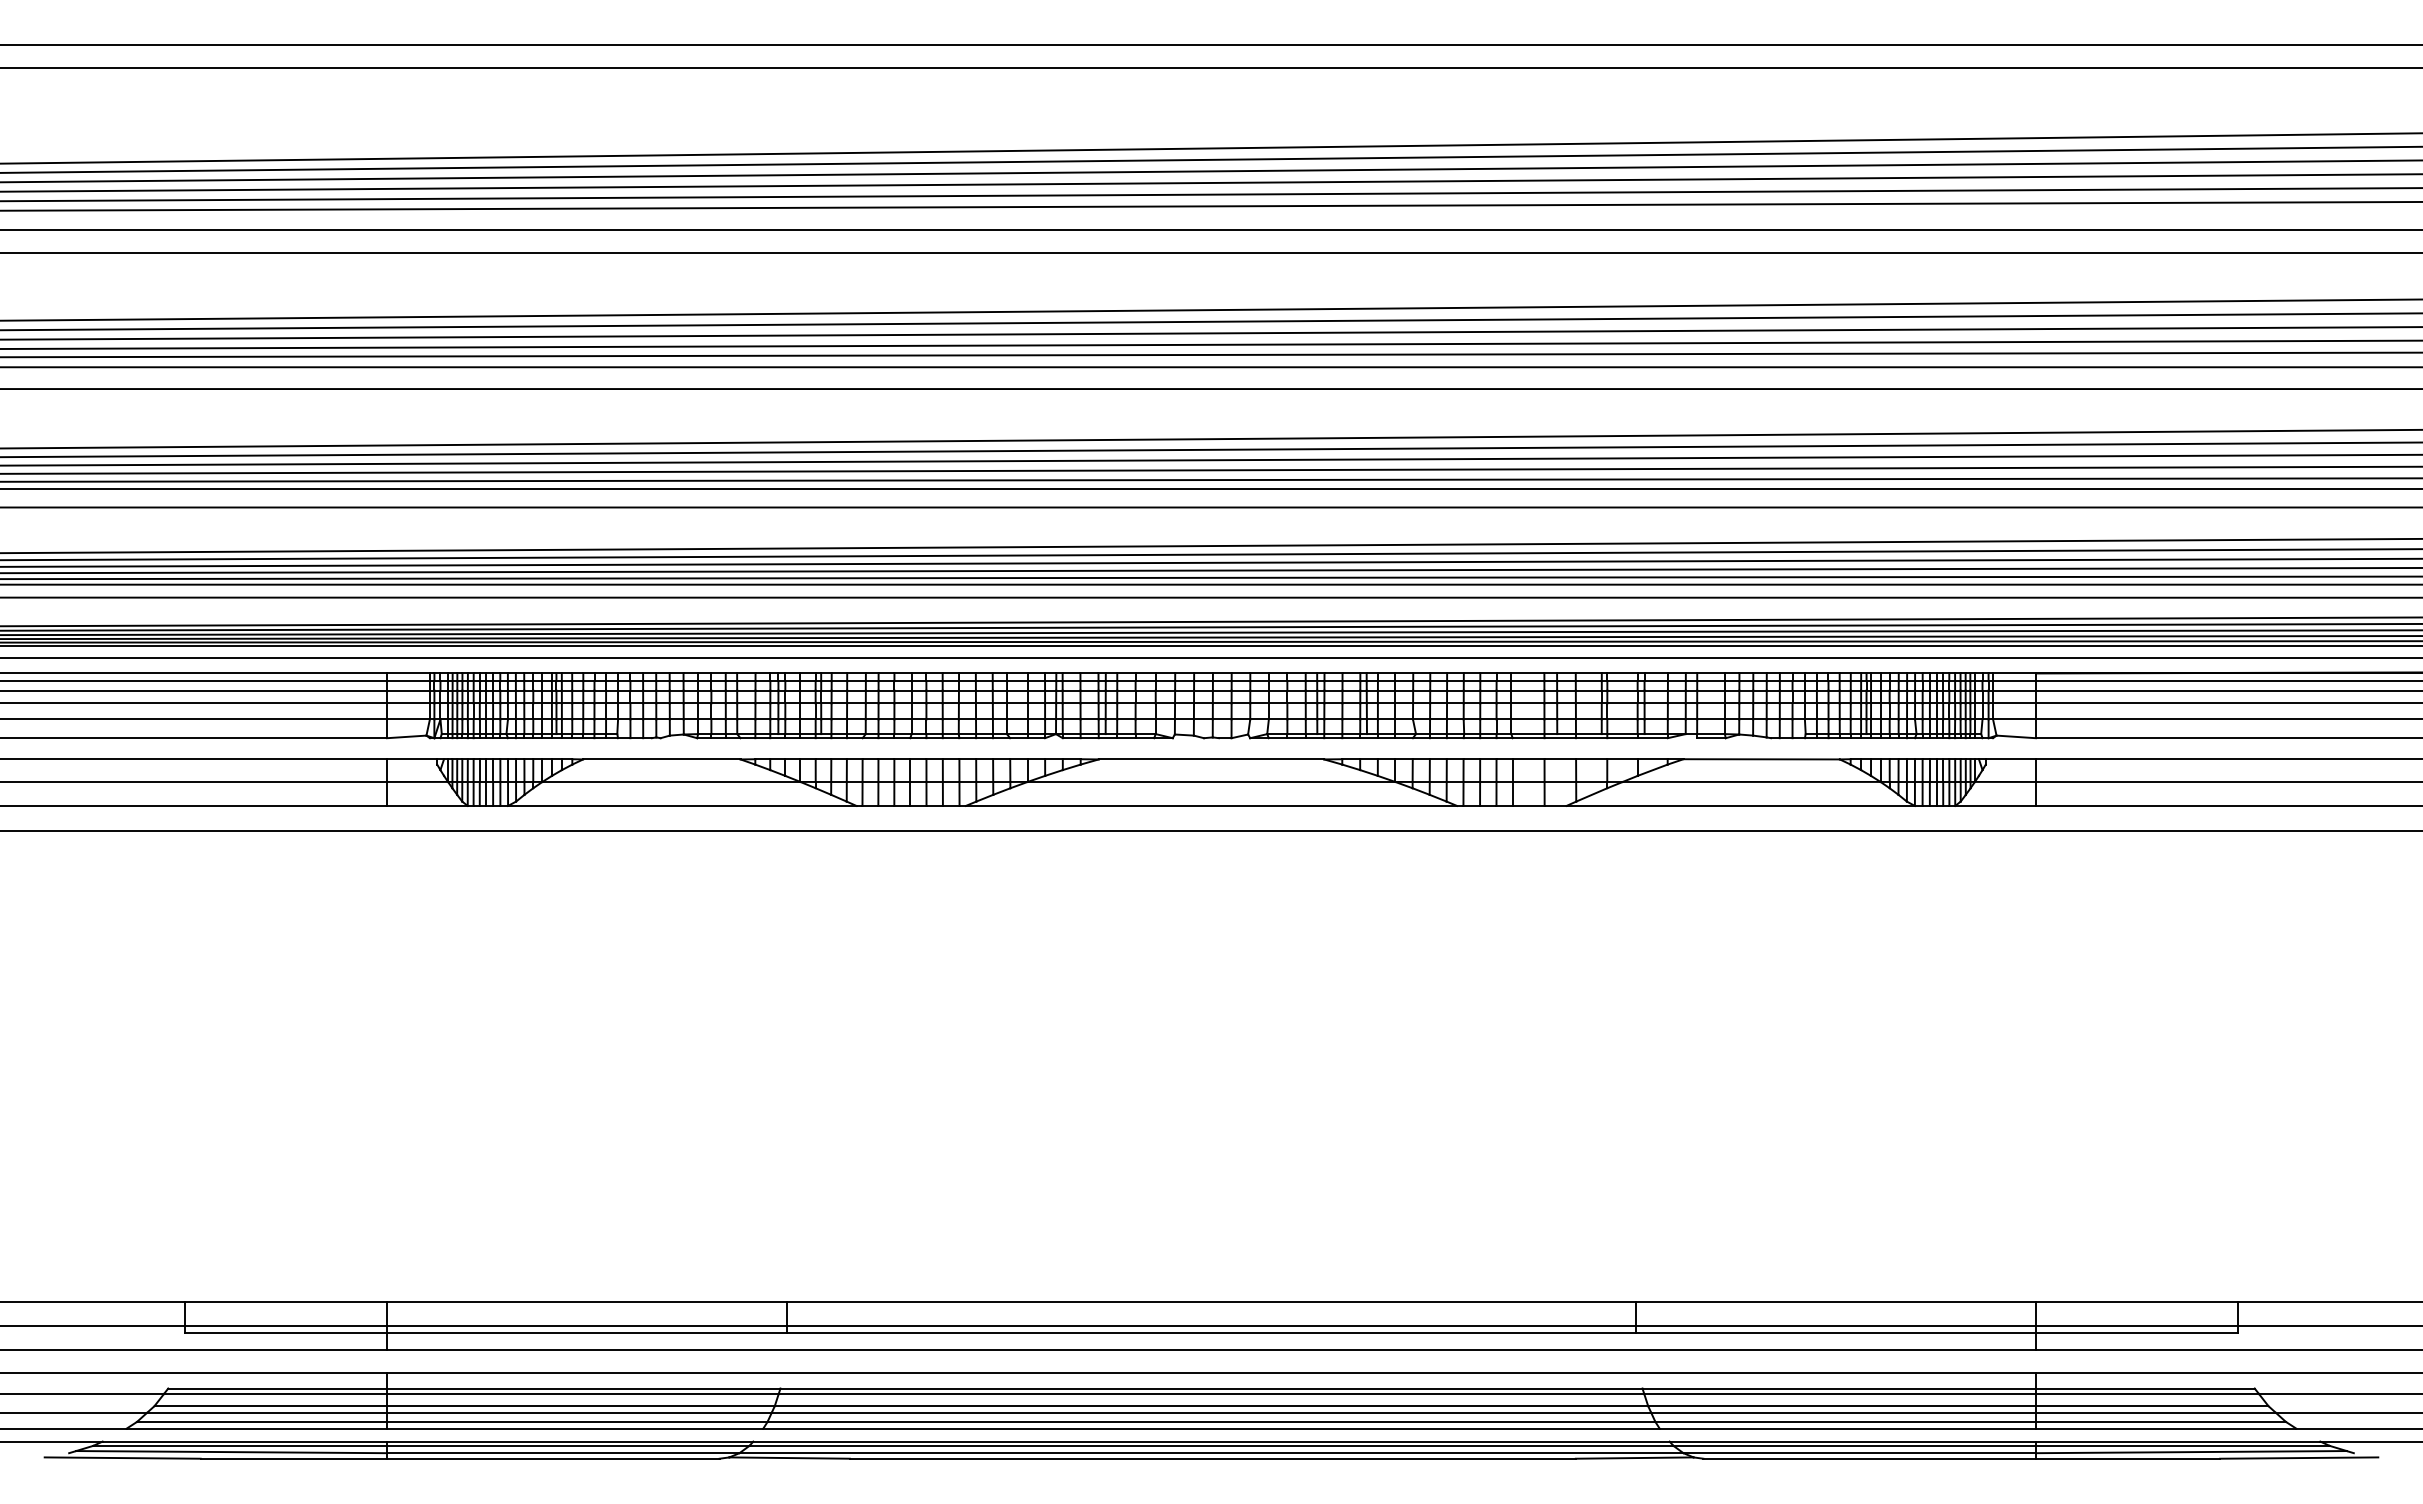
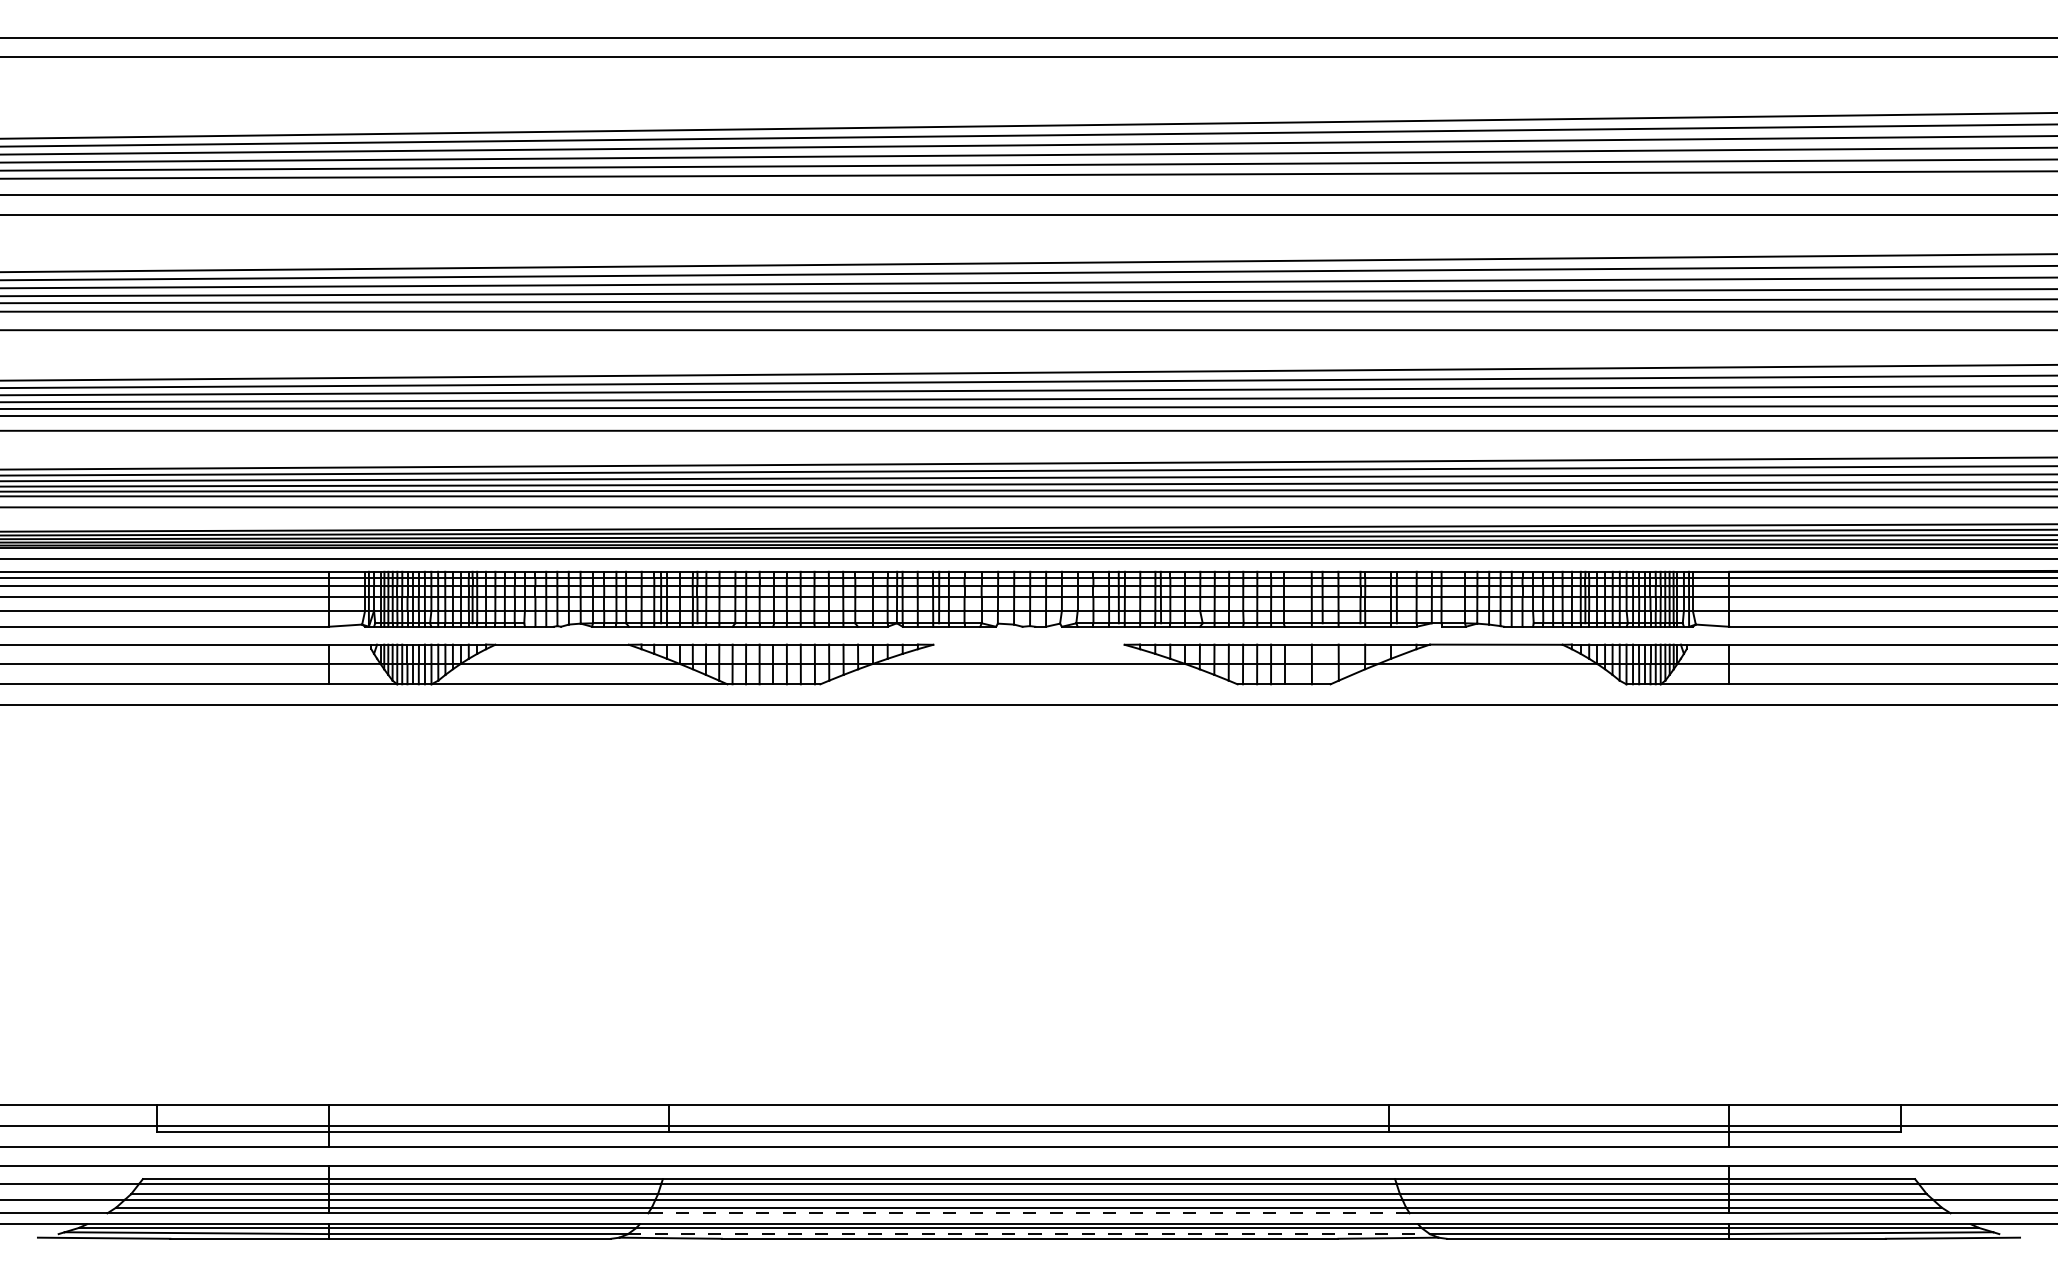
line: (1211, 759) -> (1029, 644), removed
line: (1211, 805) -> (1029, 683), removed
line: (1740, 805) -> (1478, 683), removed
line: (1211, 1428) -> (1029, 1213), solid -> dashed
line: (1211, 1453) -> (1029, 1234), solid -> dashed

